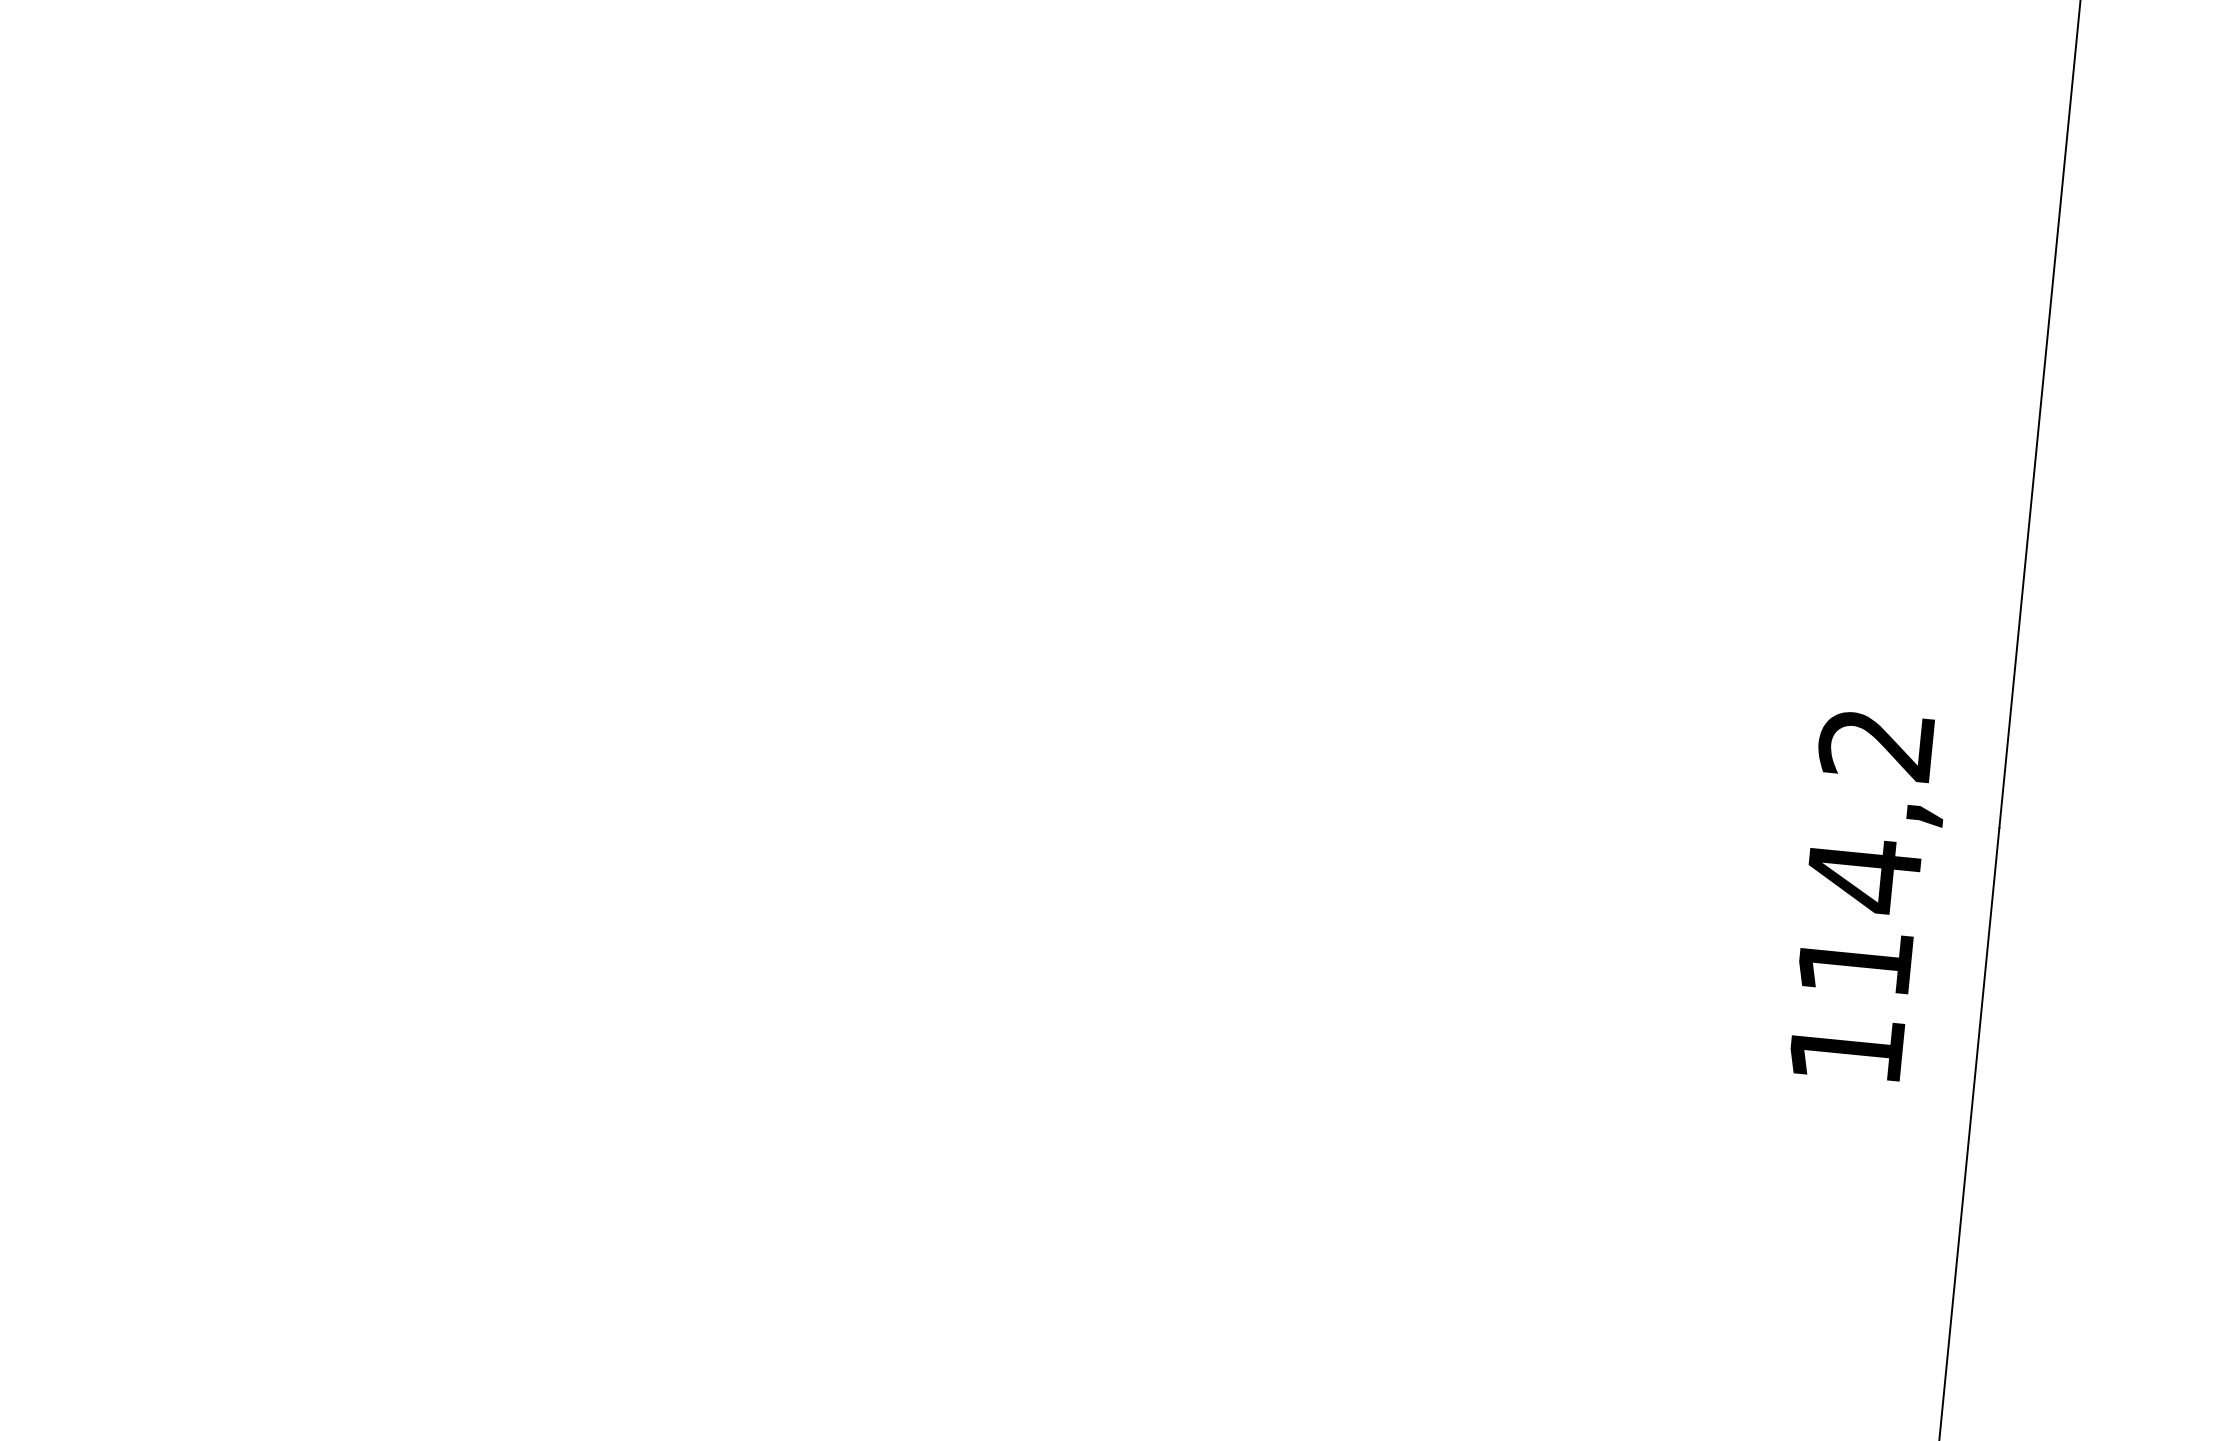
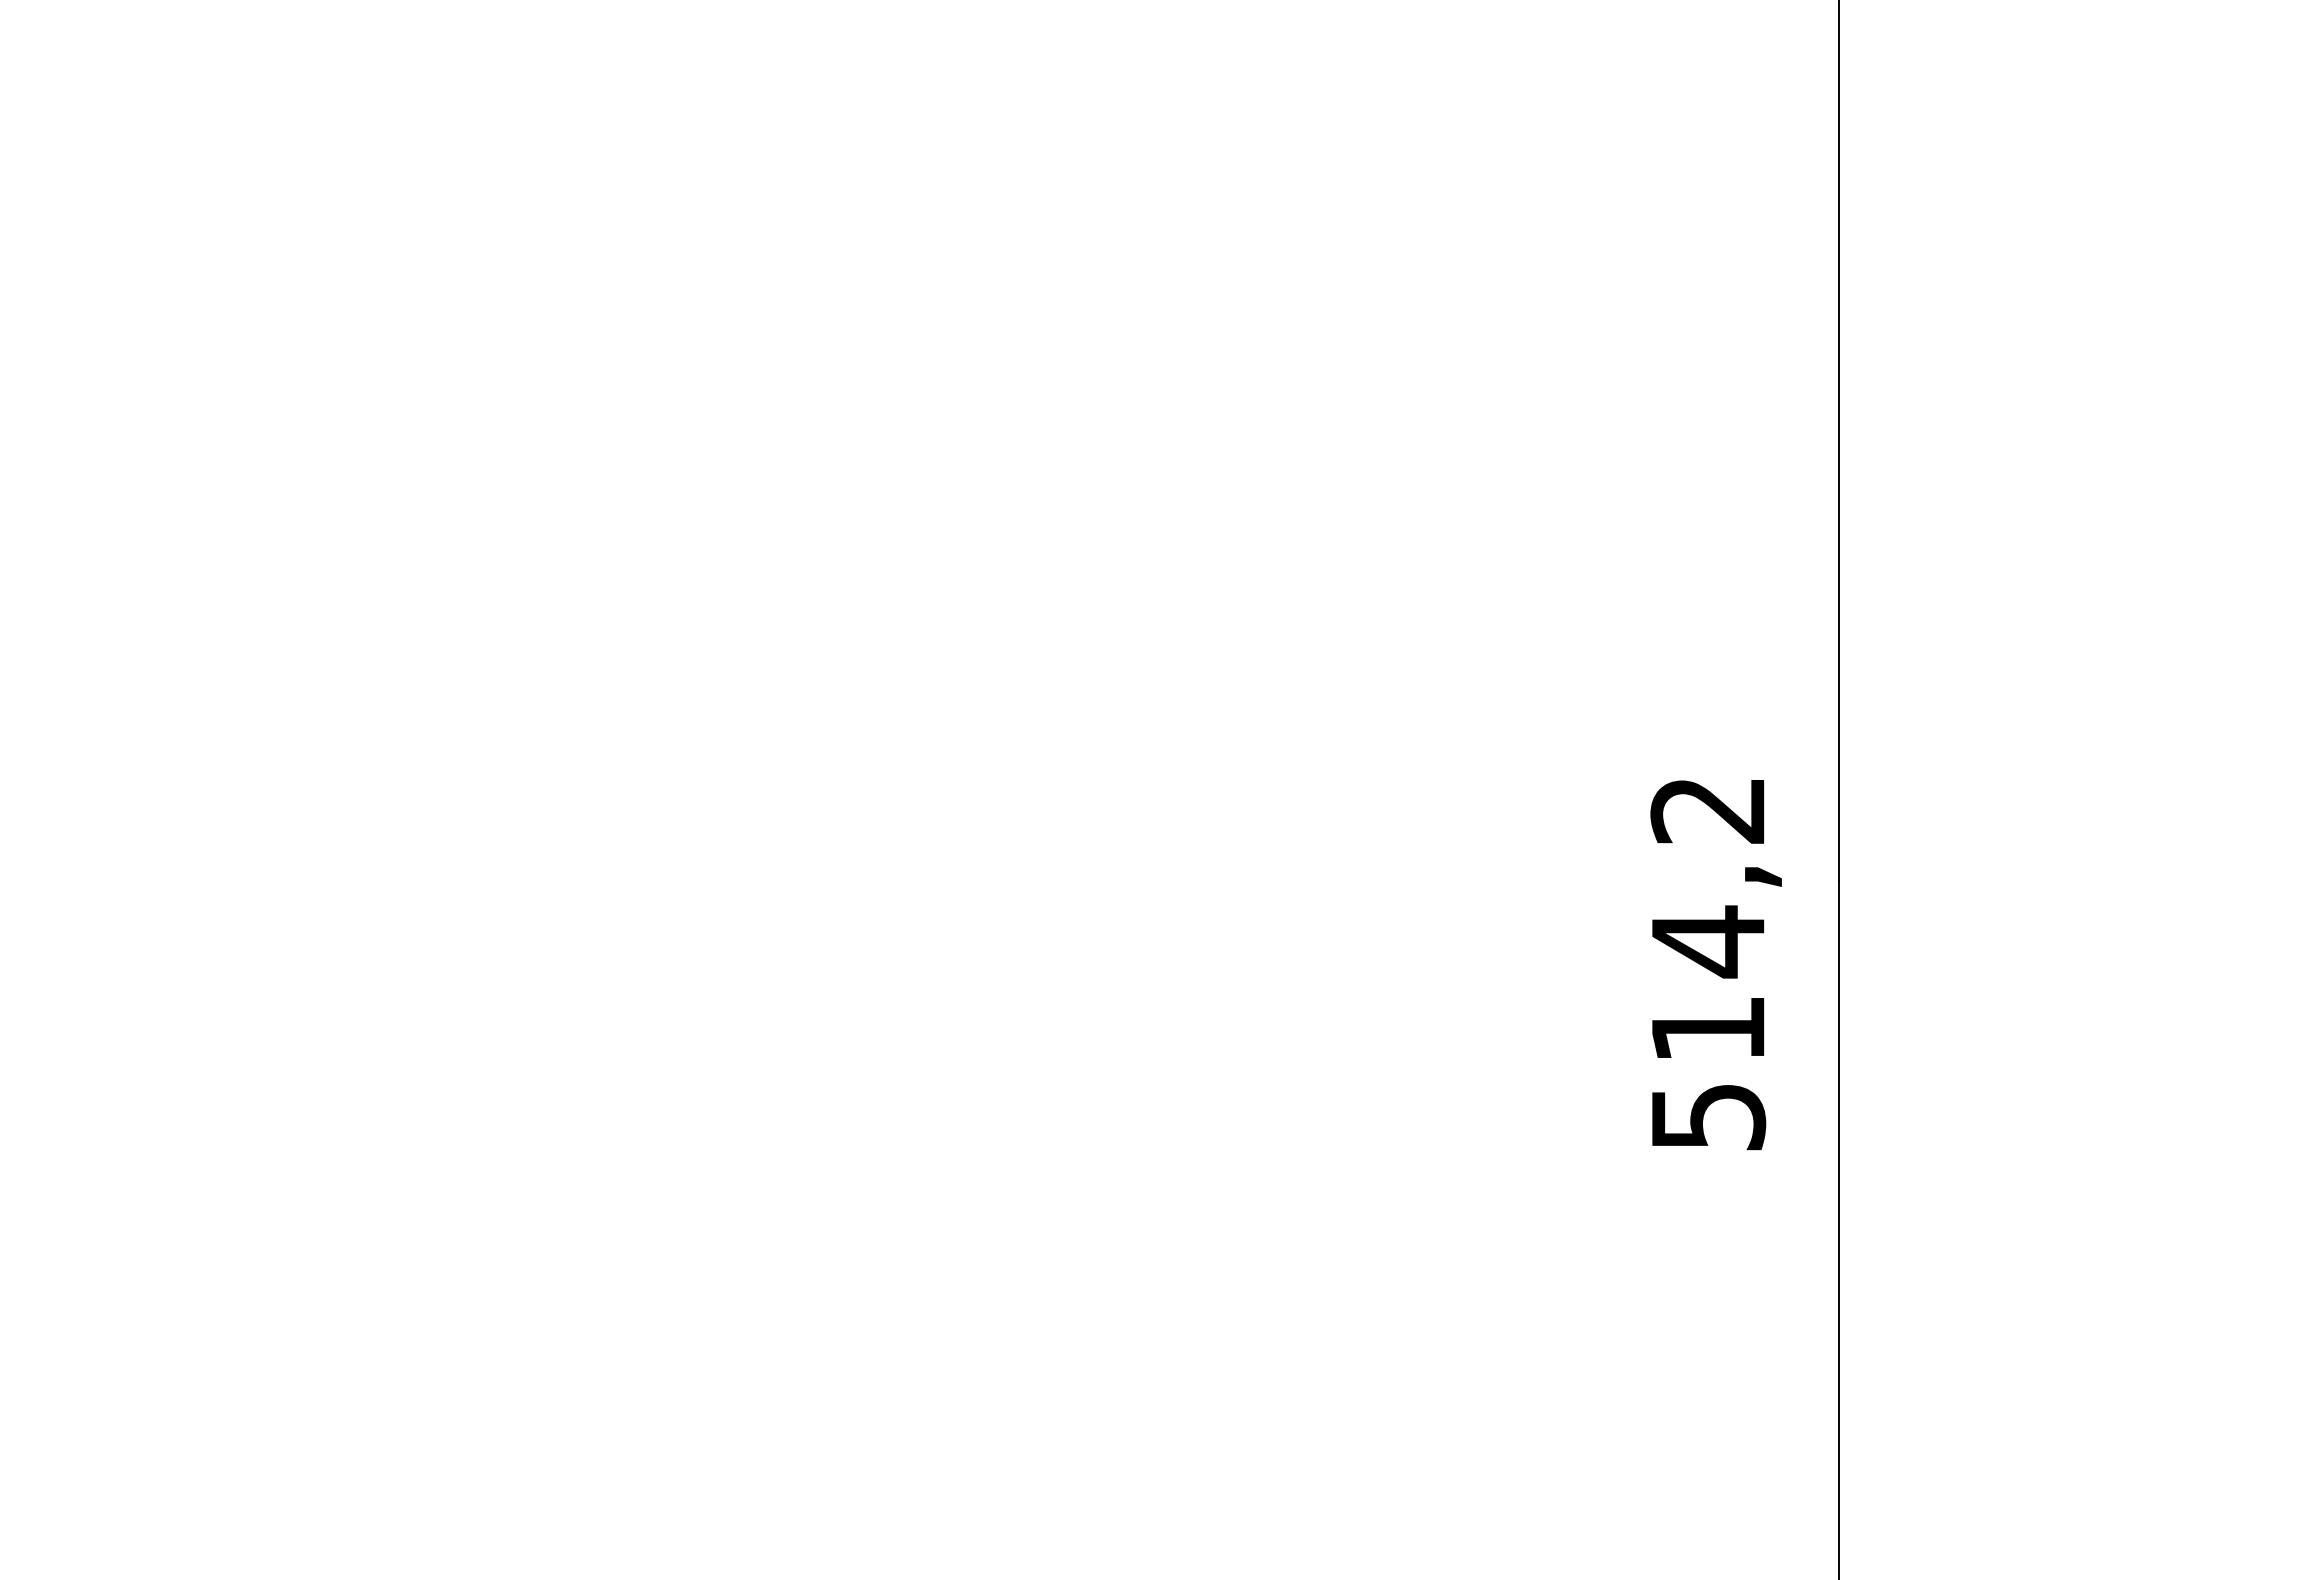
text: (1847, 1050) -> (1709, 1117), 114,2 -> 514,2

